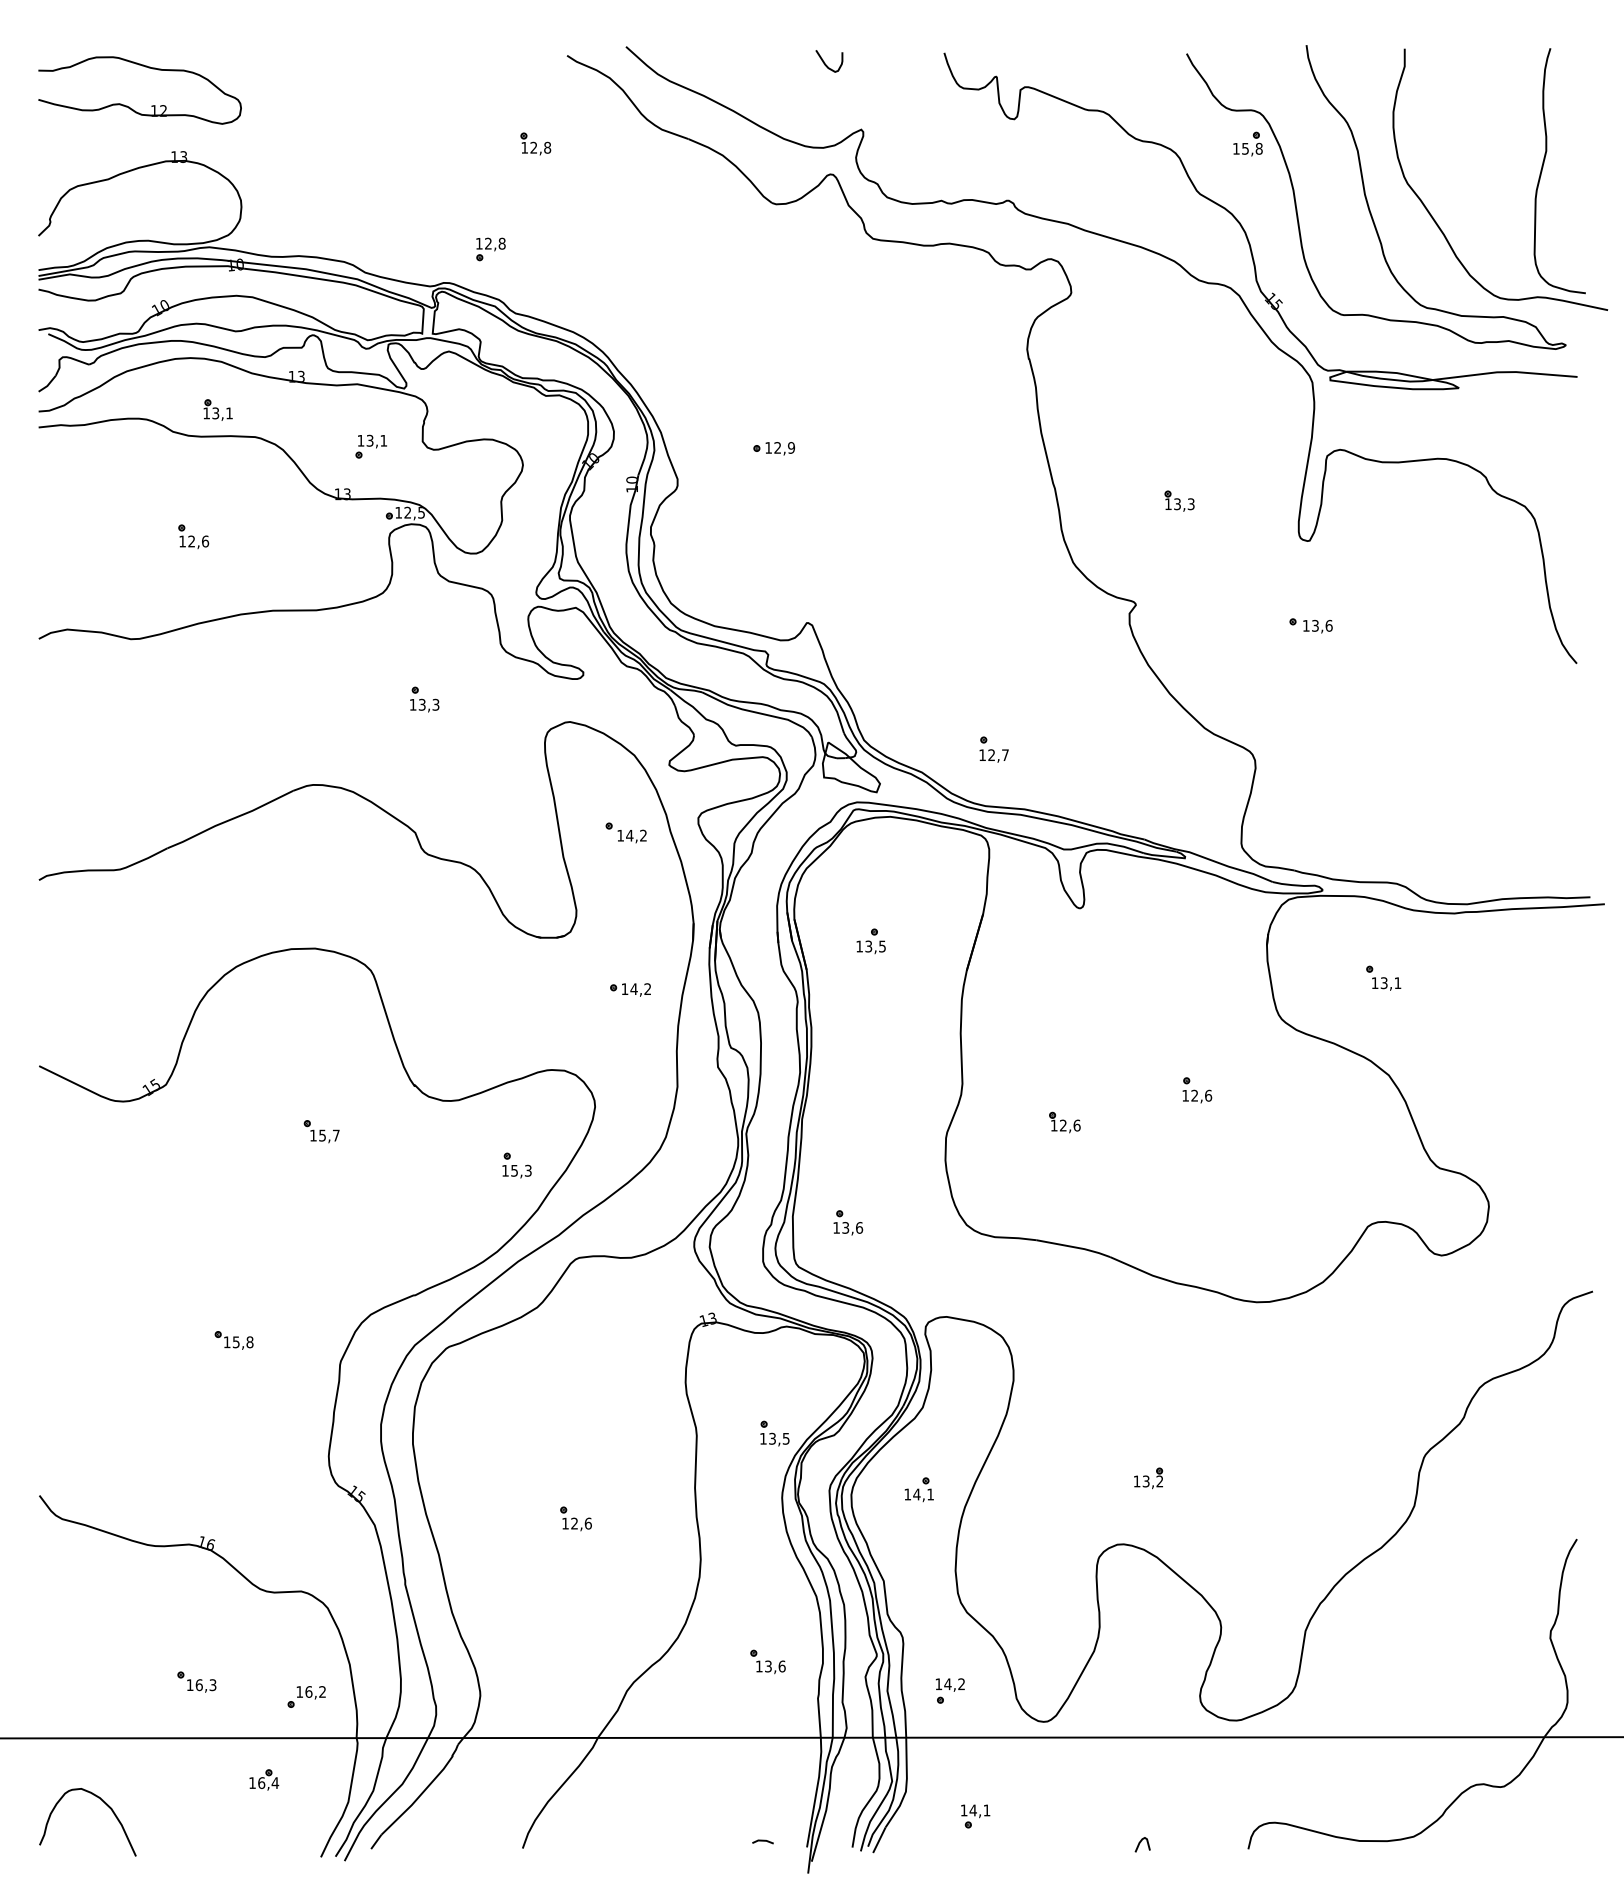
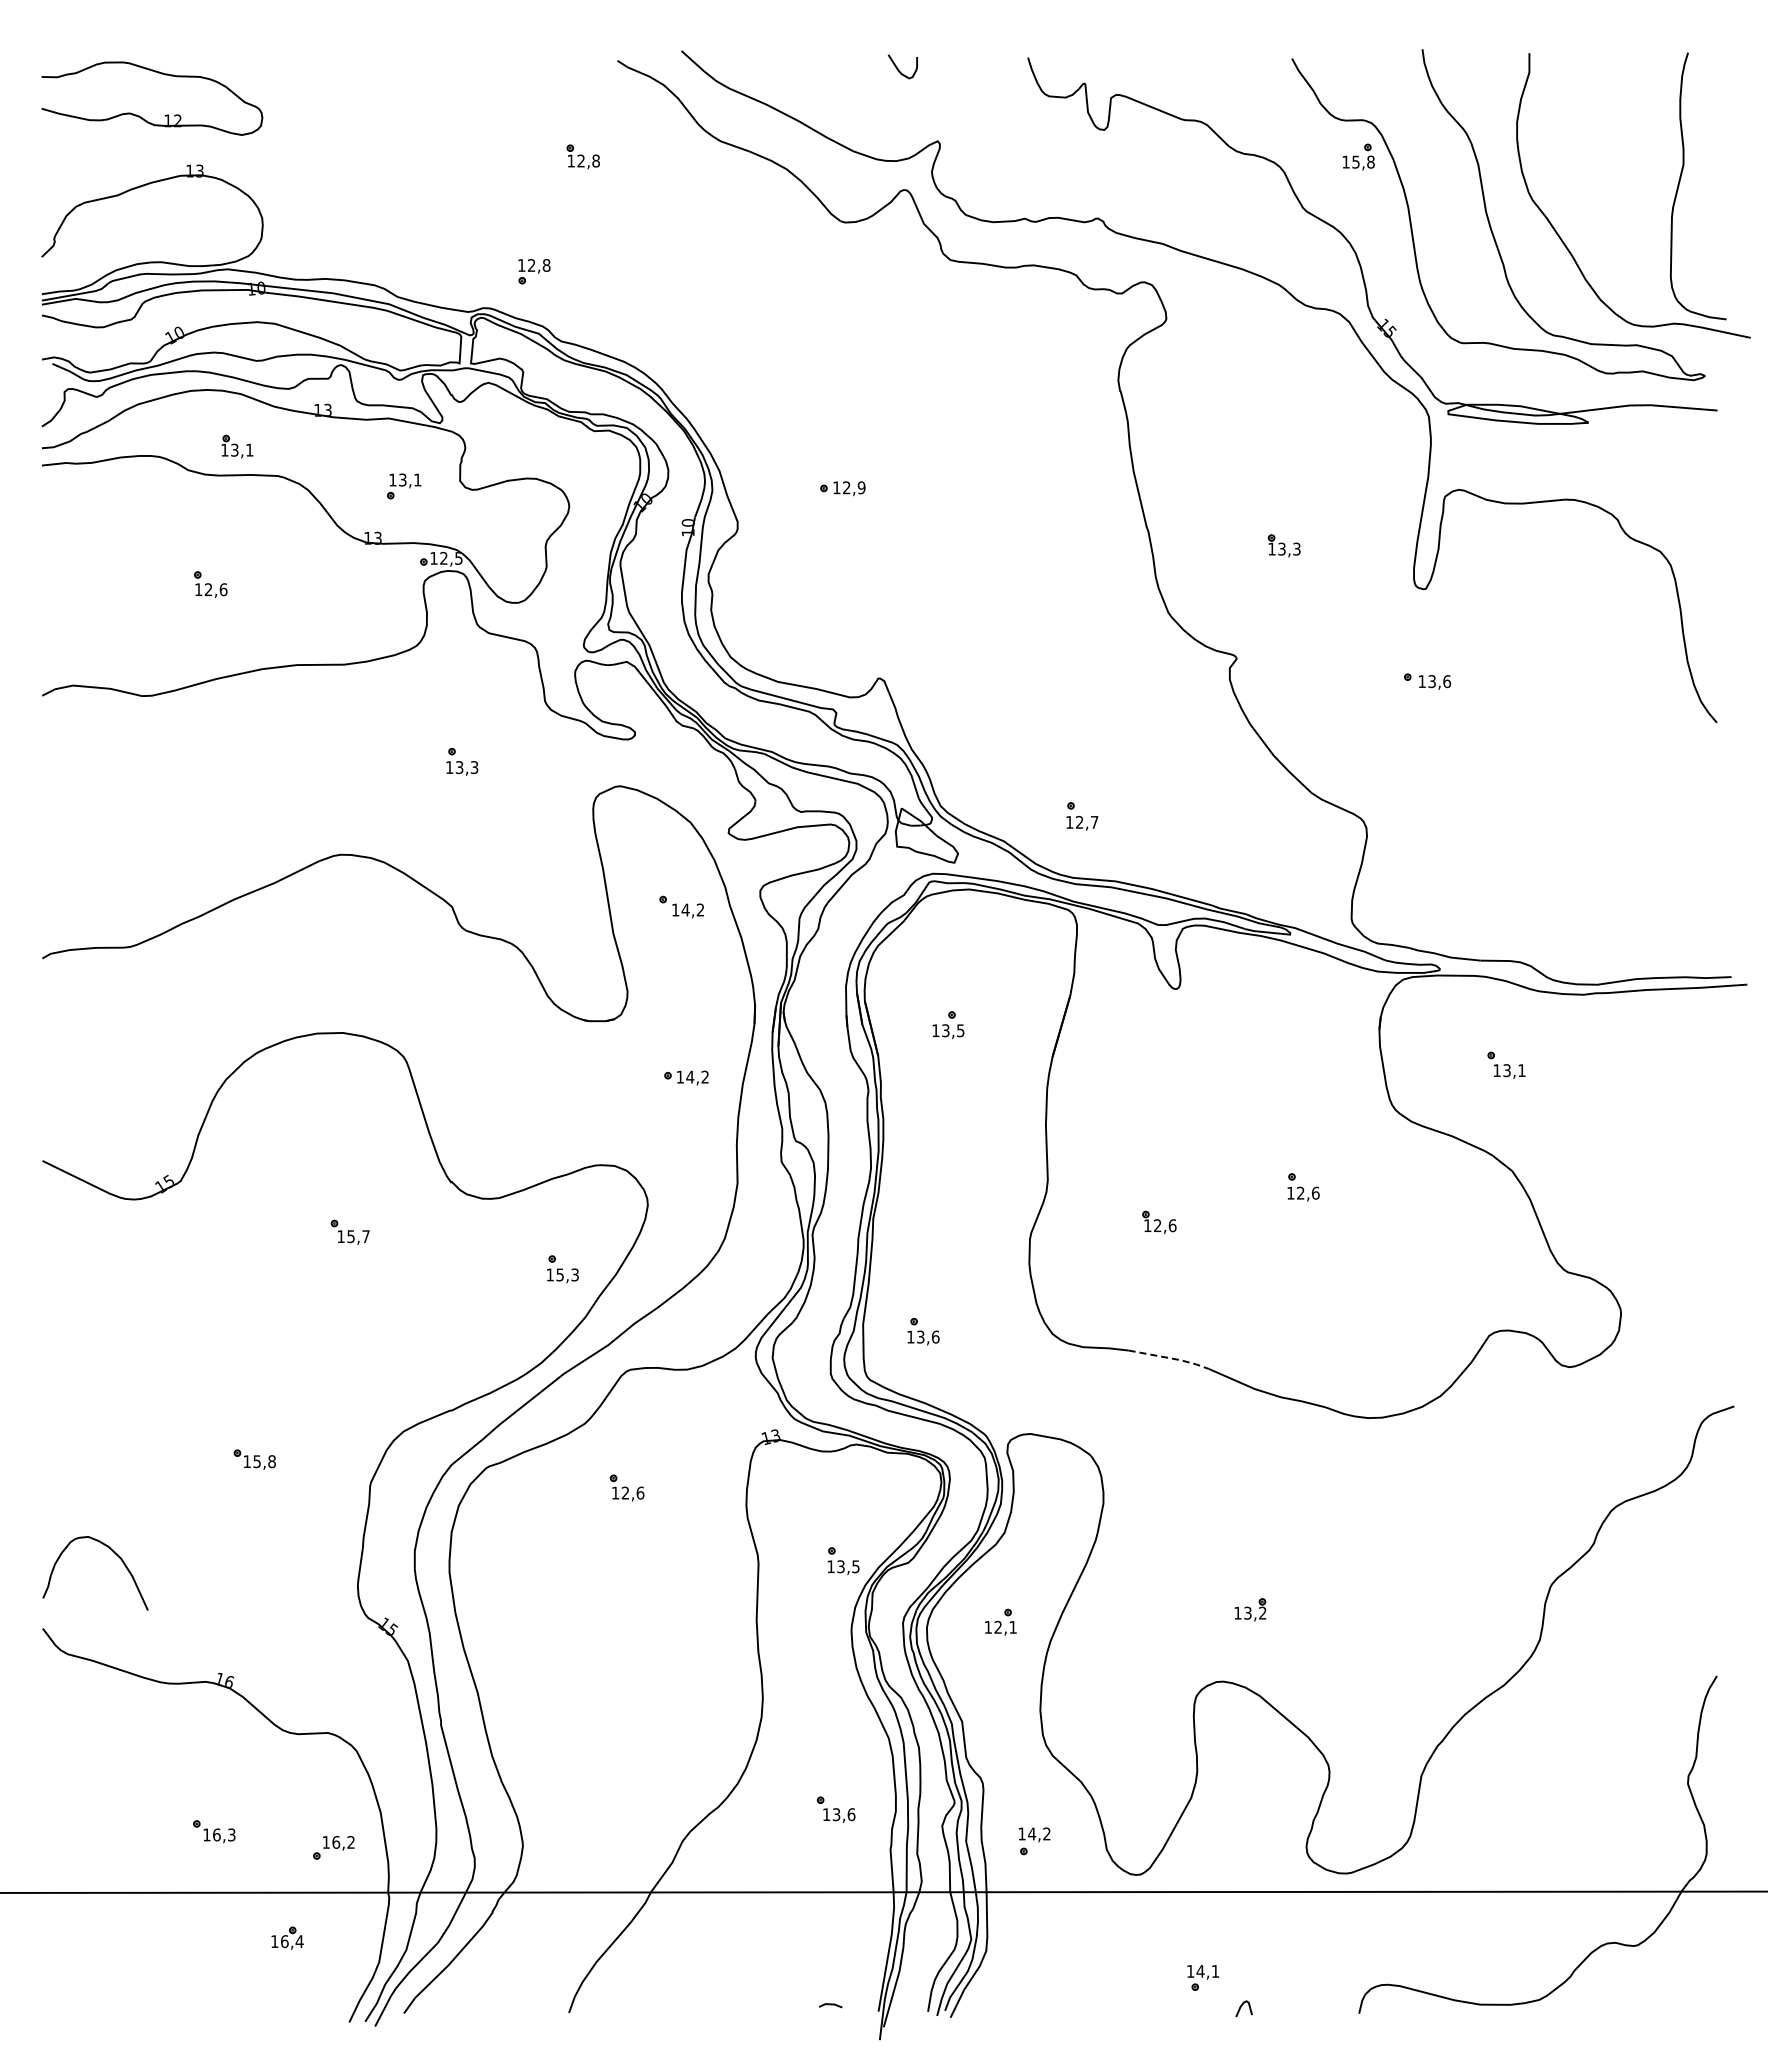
line: (1075, 1247) -> (1170, 1358), solid -> dashed
text: (917, 1493) -> (998, 1626), 14,1 -> 12,1
part: (575, 1518) -> (626, 1487), moved
curve: (105, 1804) -> (114, 1553), moved
part: (975, 1816) -> (1202, 1977), moved

